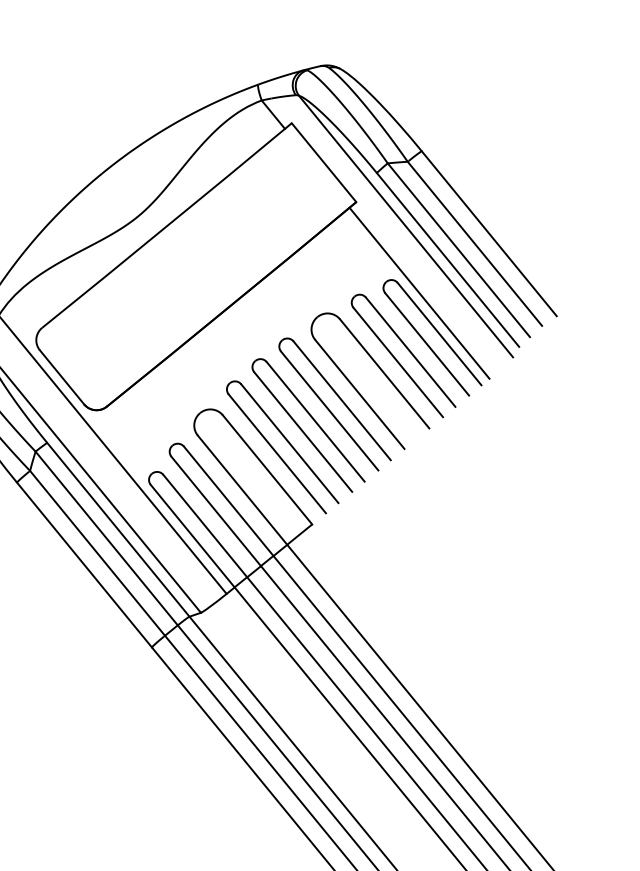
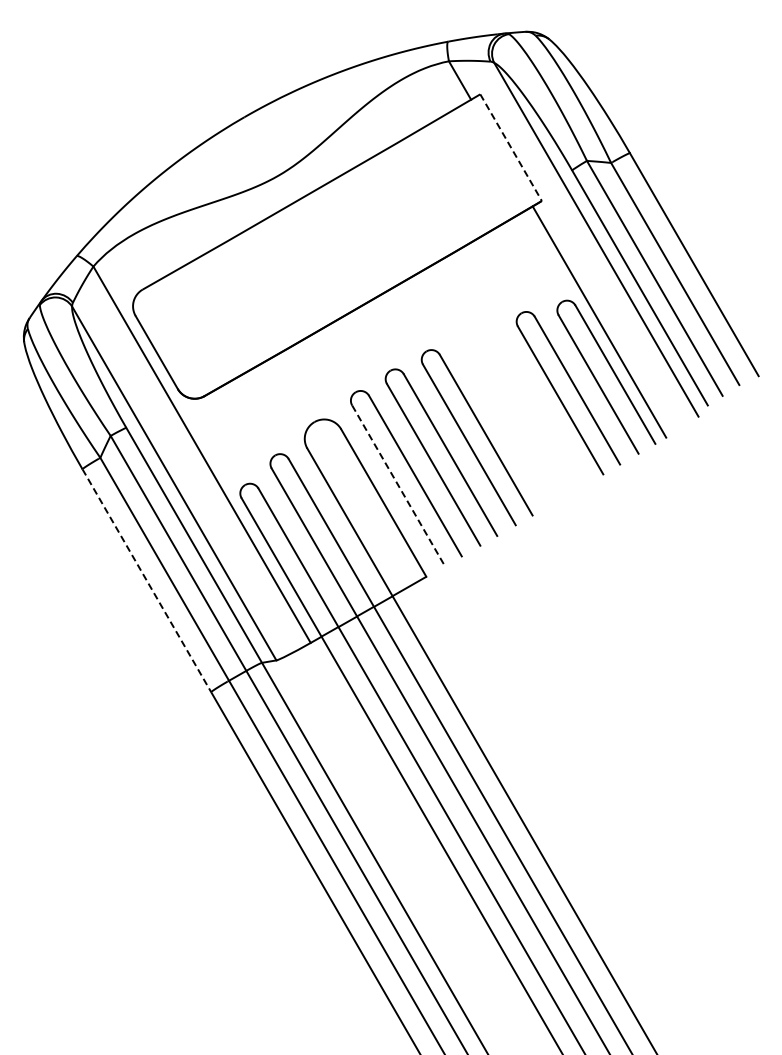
line: (324, 162) -> (511, 147), solid -> dashed
part: (381, 371) -> (538, 407), removed
line: (277, 453) -> (398, 485), solid -> dashed
line: (84, 564) -> (146, 580), solid -> dashed

